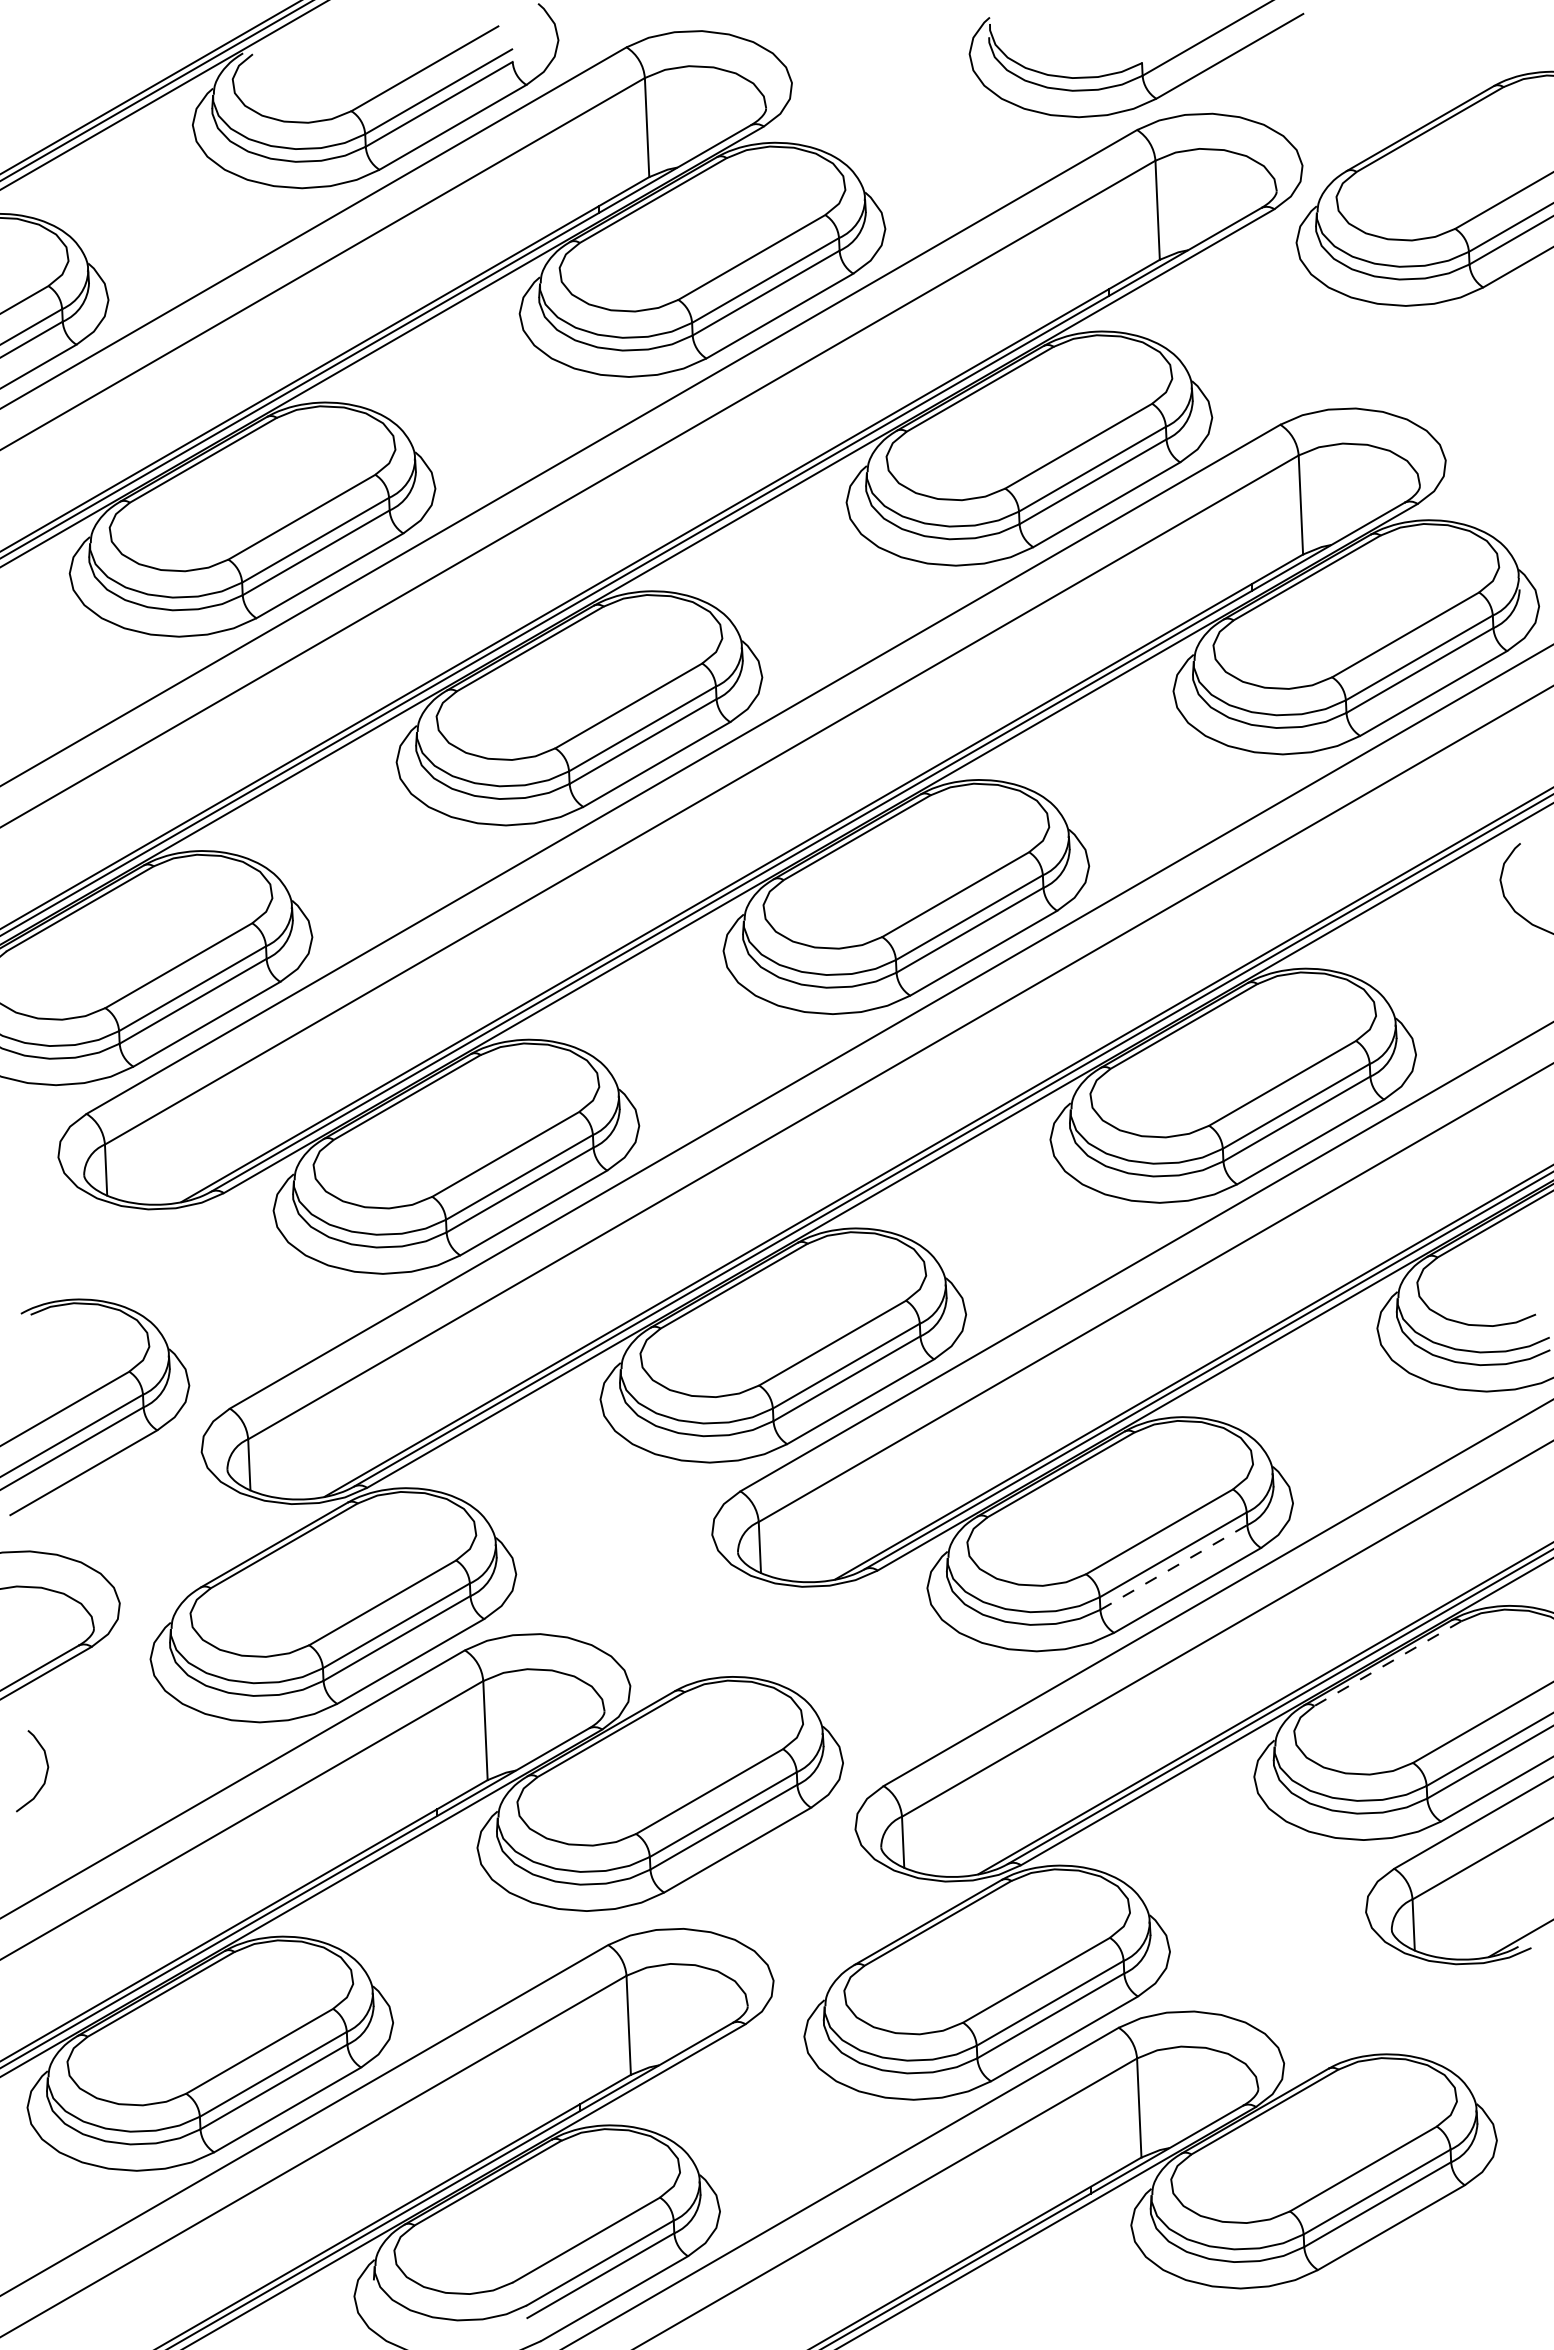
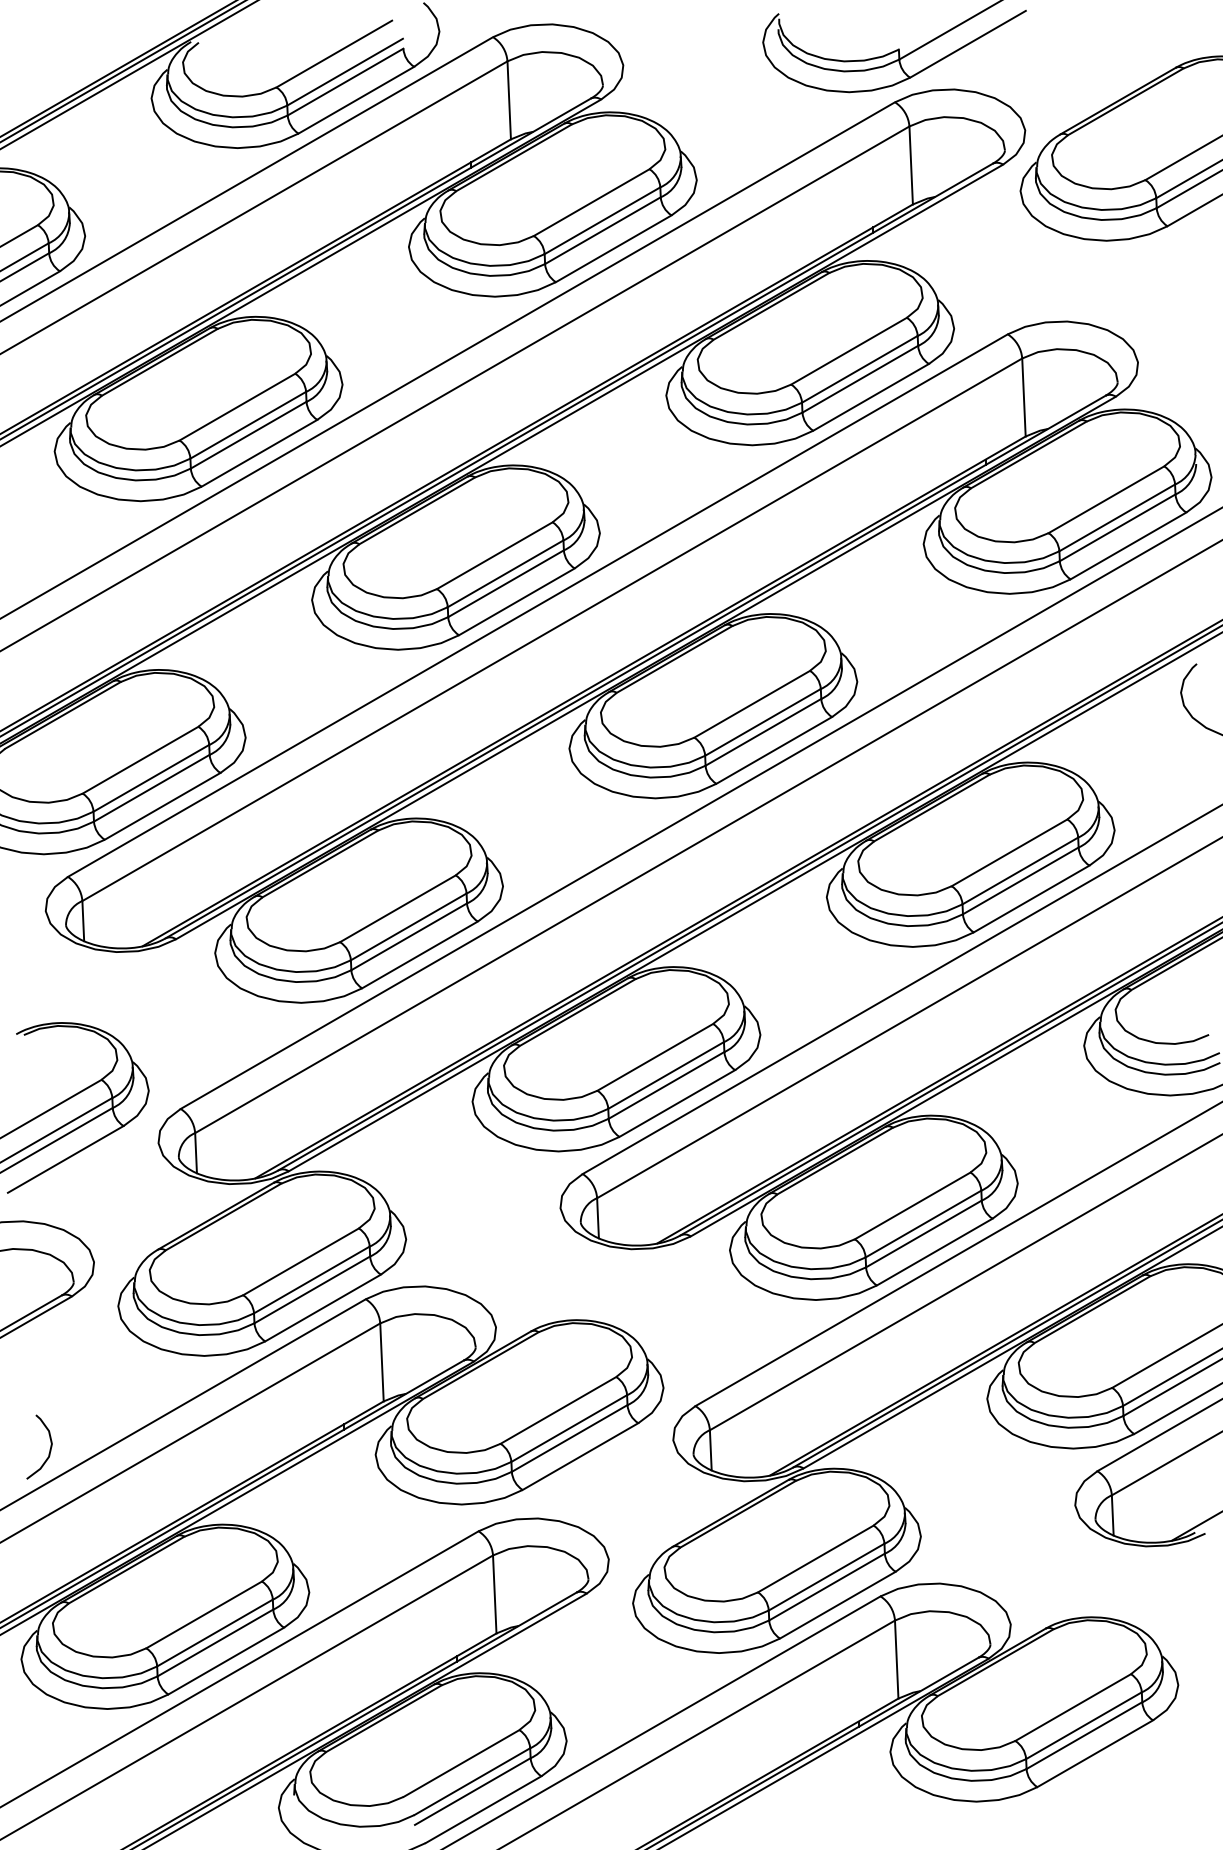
line: (1173, 1567) -> (923, 1234), dashed -> solid
line: (1387, 1663) -> (1092, 1309), dashed -> solid
curve: (45, 1774) -> (49, 1449), moved

